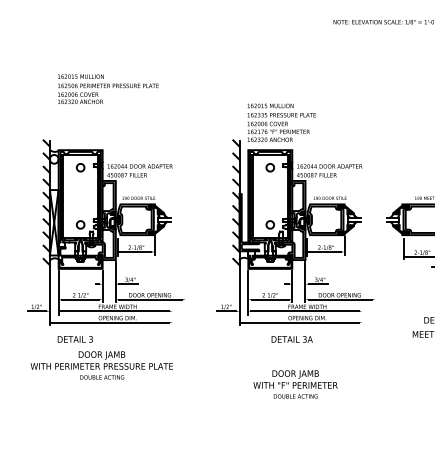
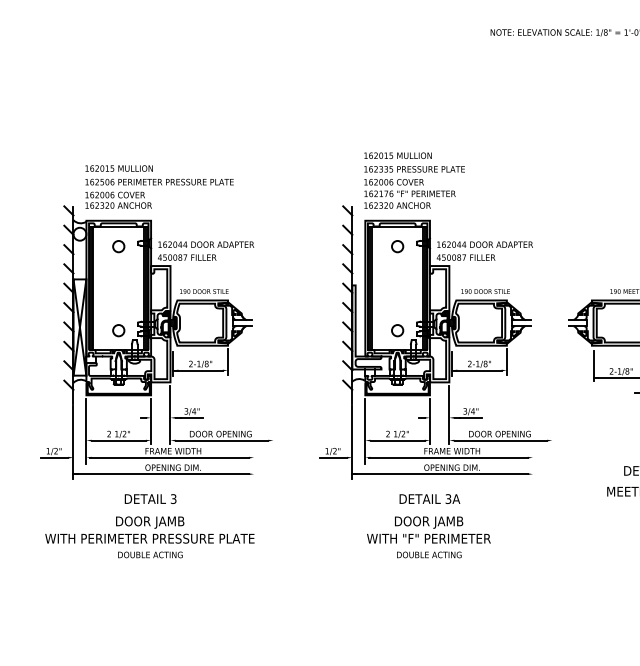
text: (108, 88) -> (159, 185), moved
text: (74, 339) -> (149, 499), moved
text: (295, 384) -> (428, 537), moved

